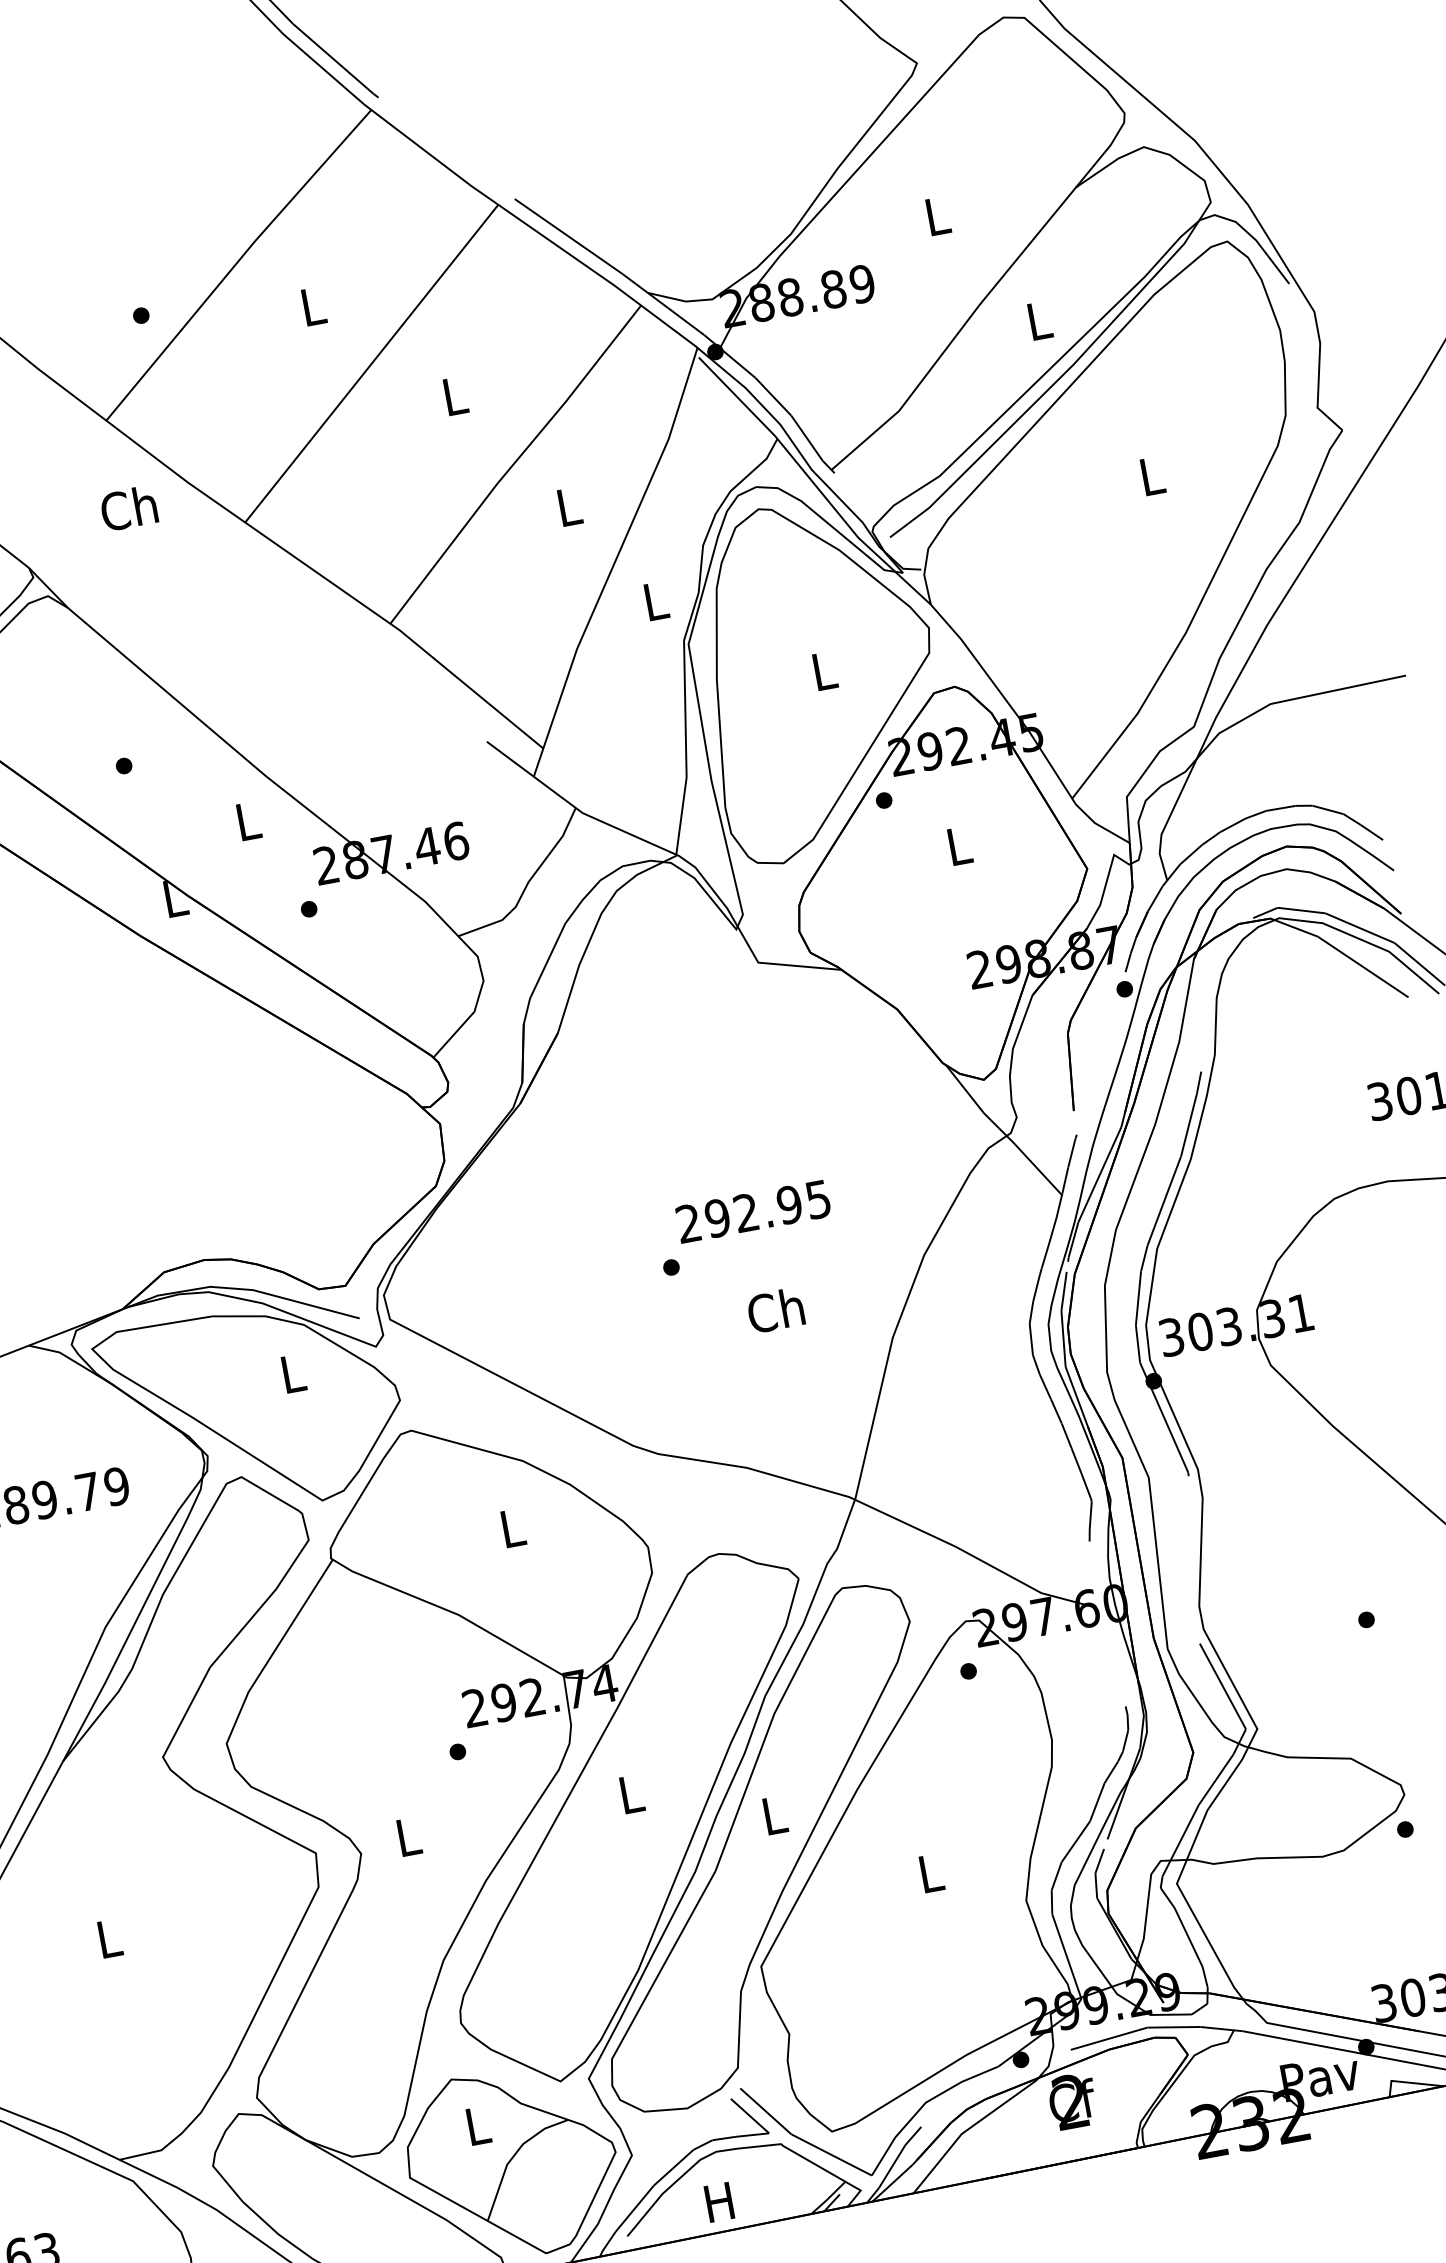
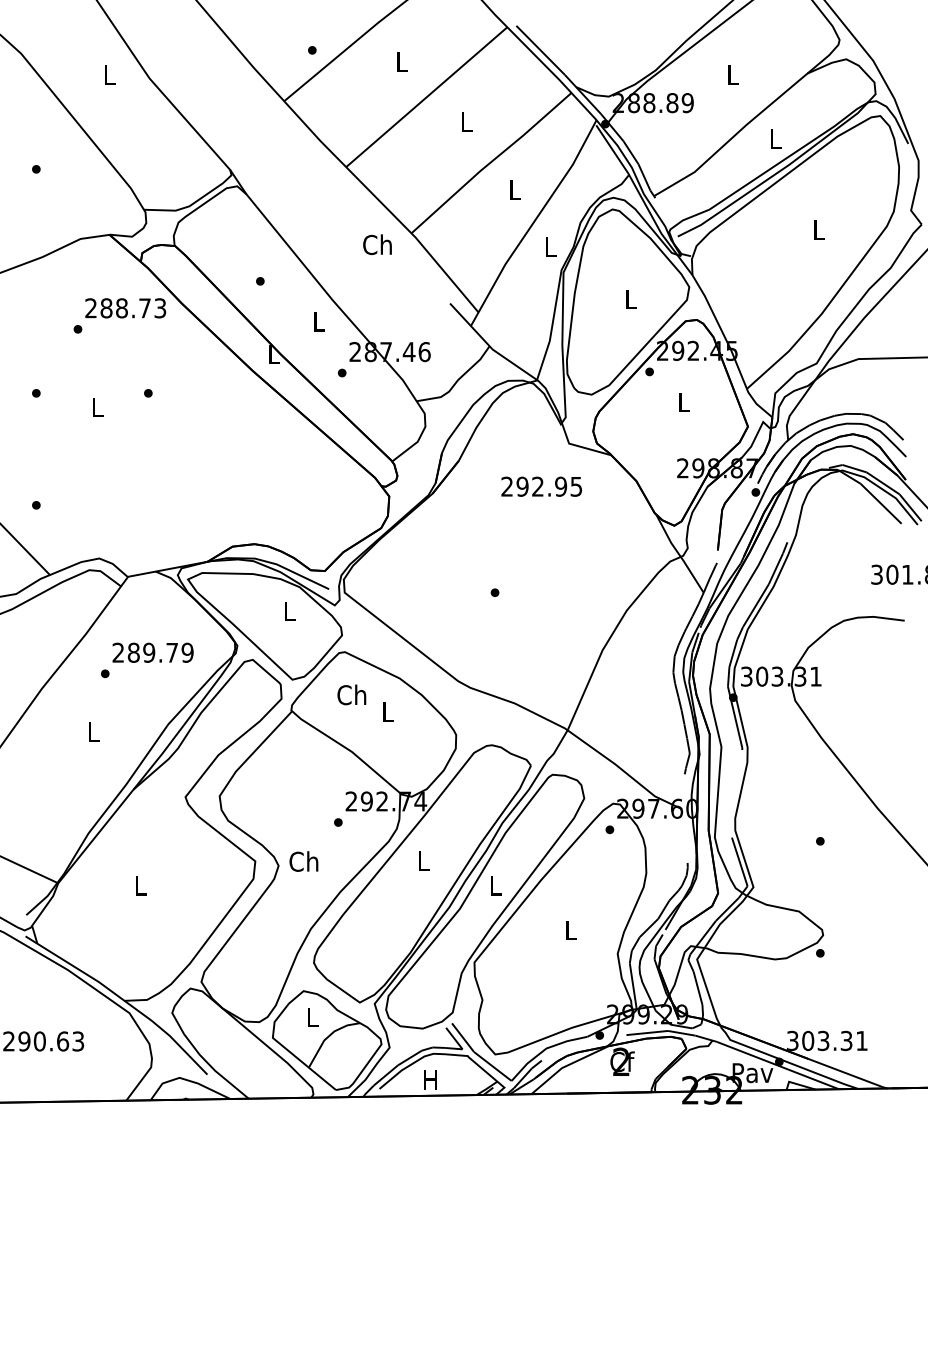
text: (128, 507) -> (377, 244), moved
text: (752, 1211) -> (541, 486), moved
text: (775, 1309) -> (351, 694), moved
text: (406, 1836) -> (303, 861), L -> Ch

